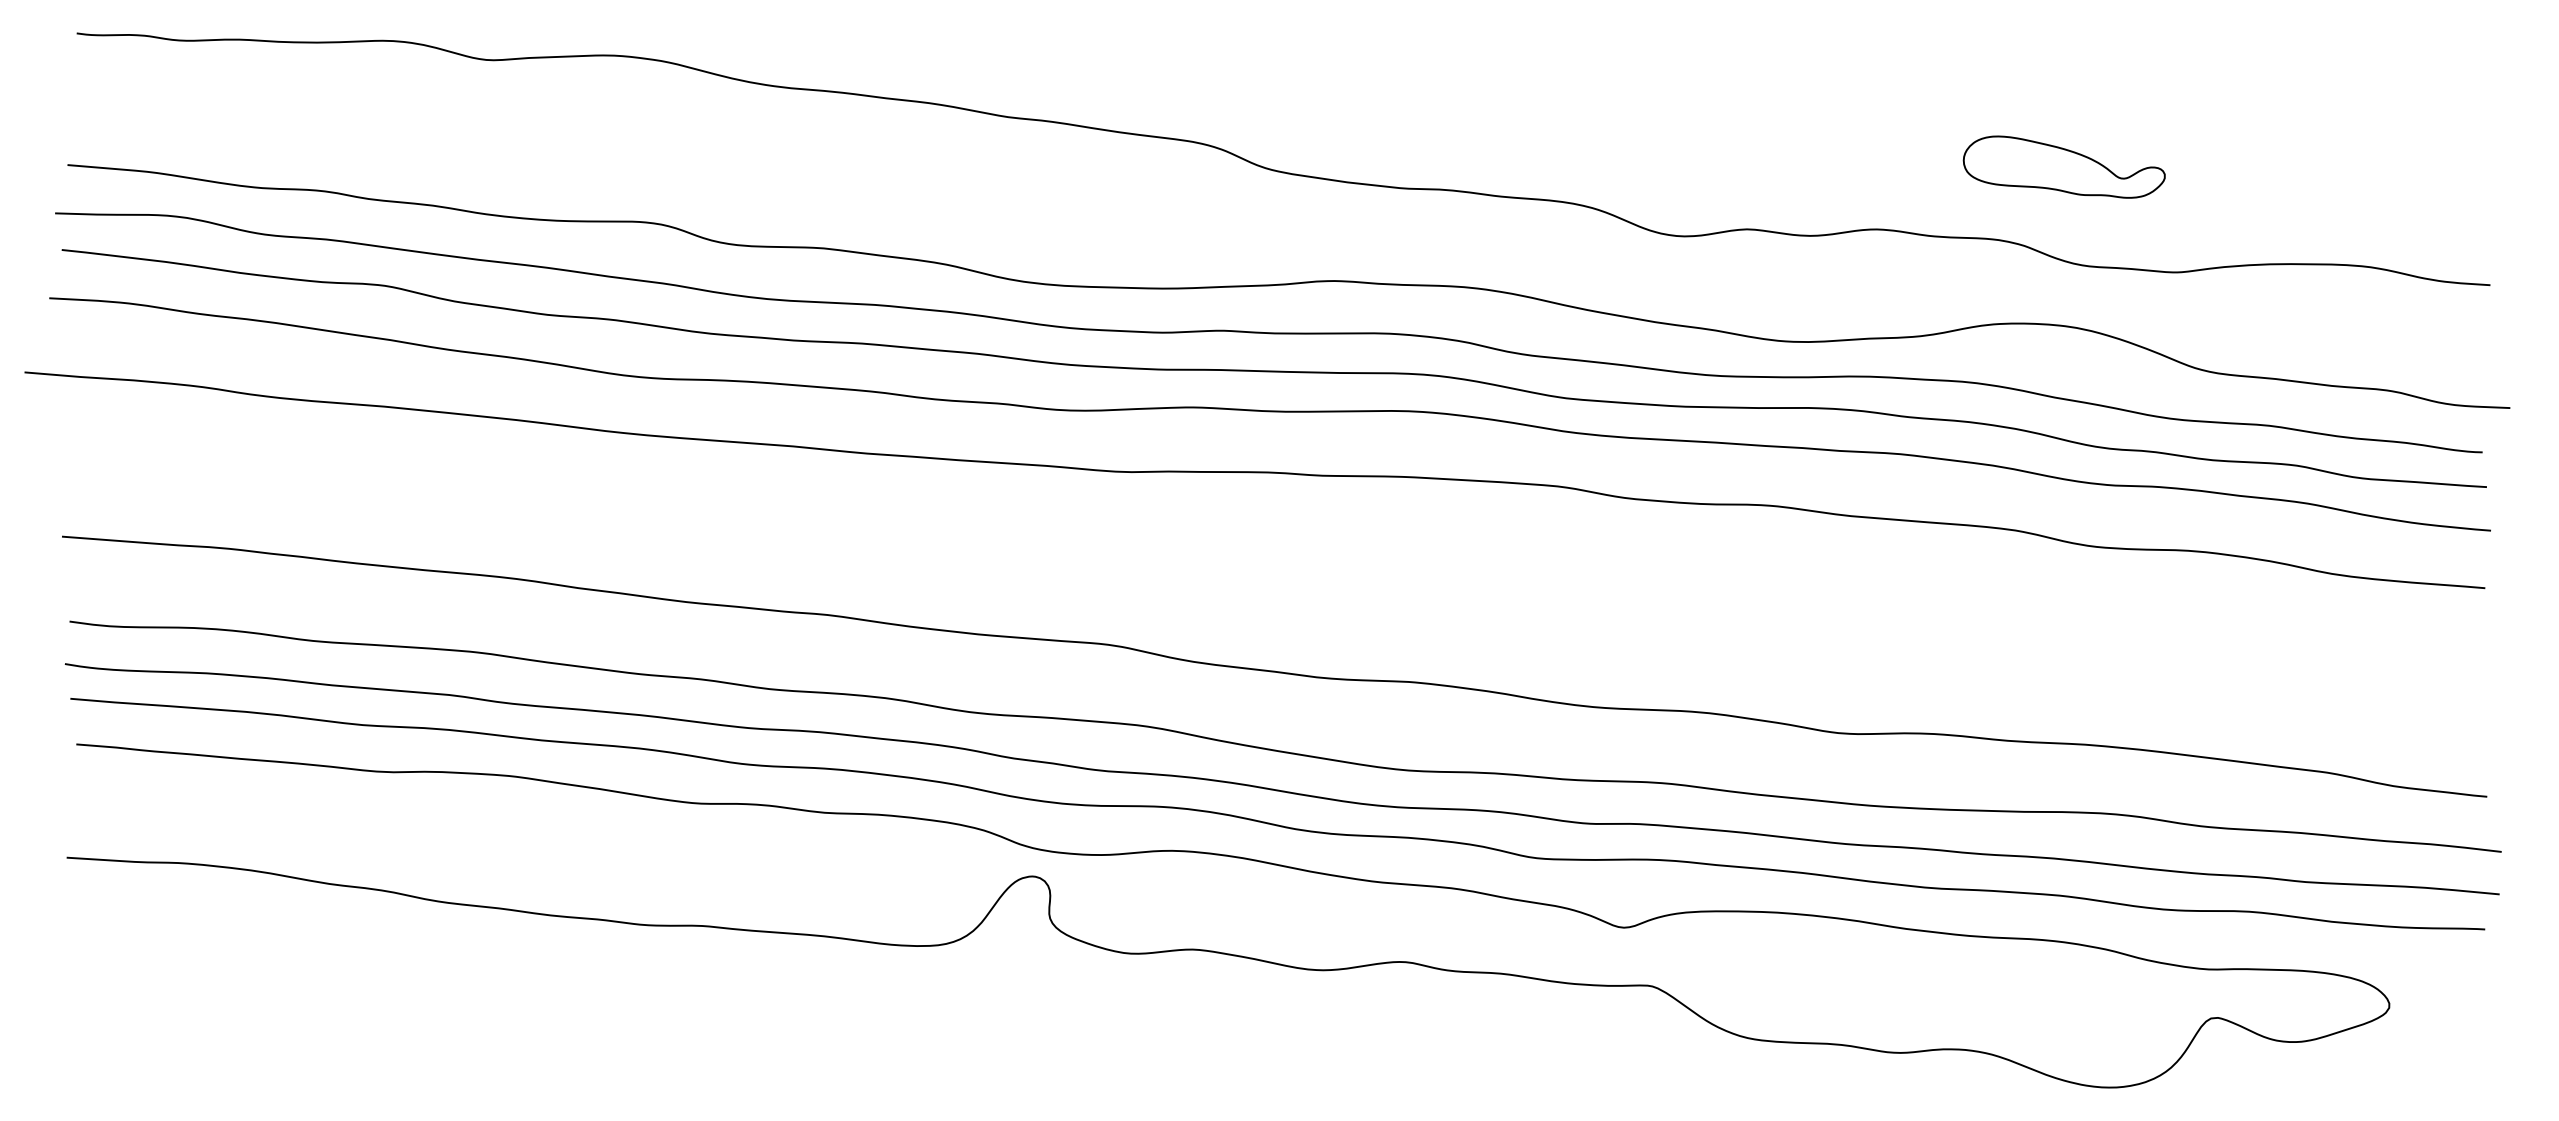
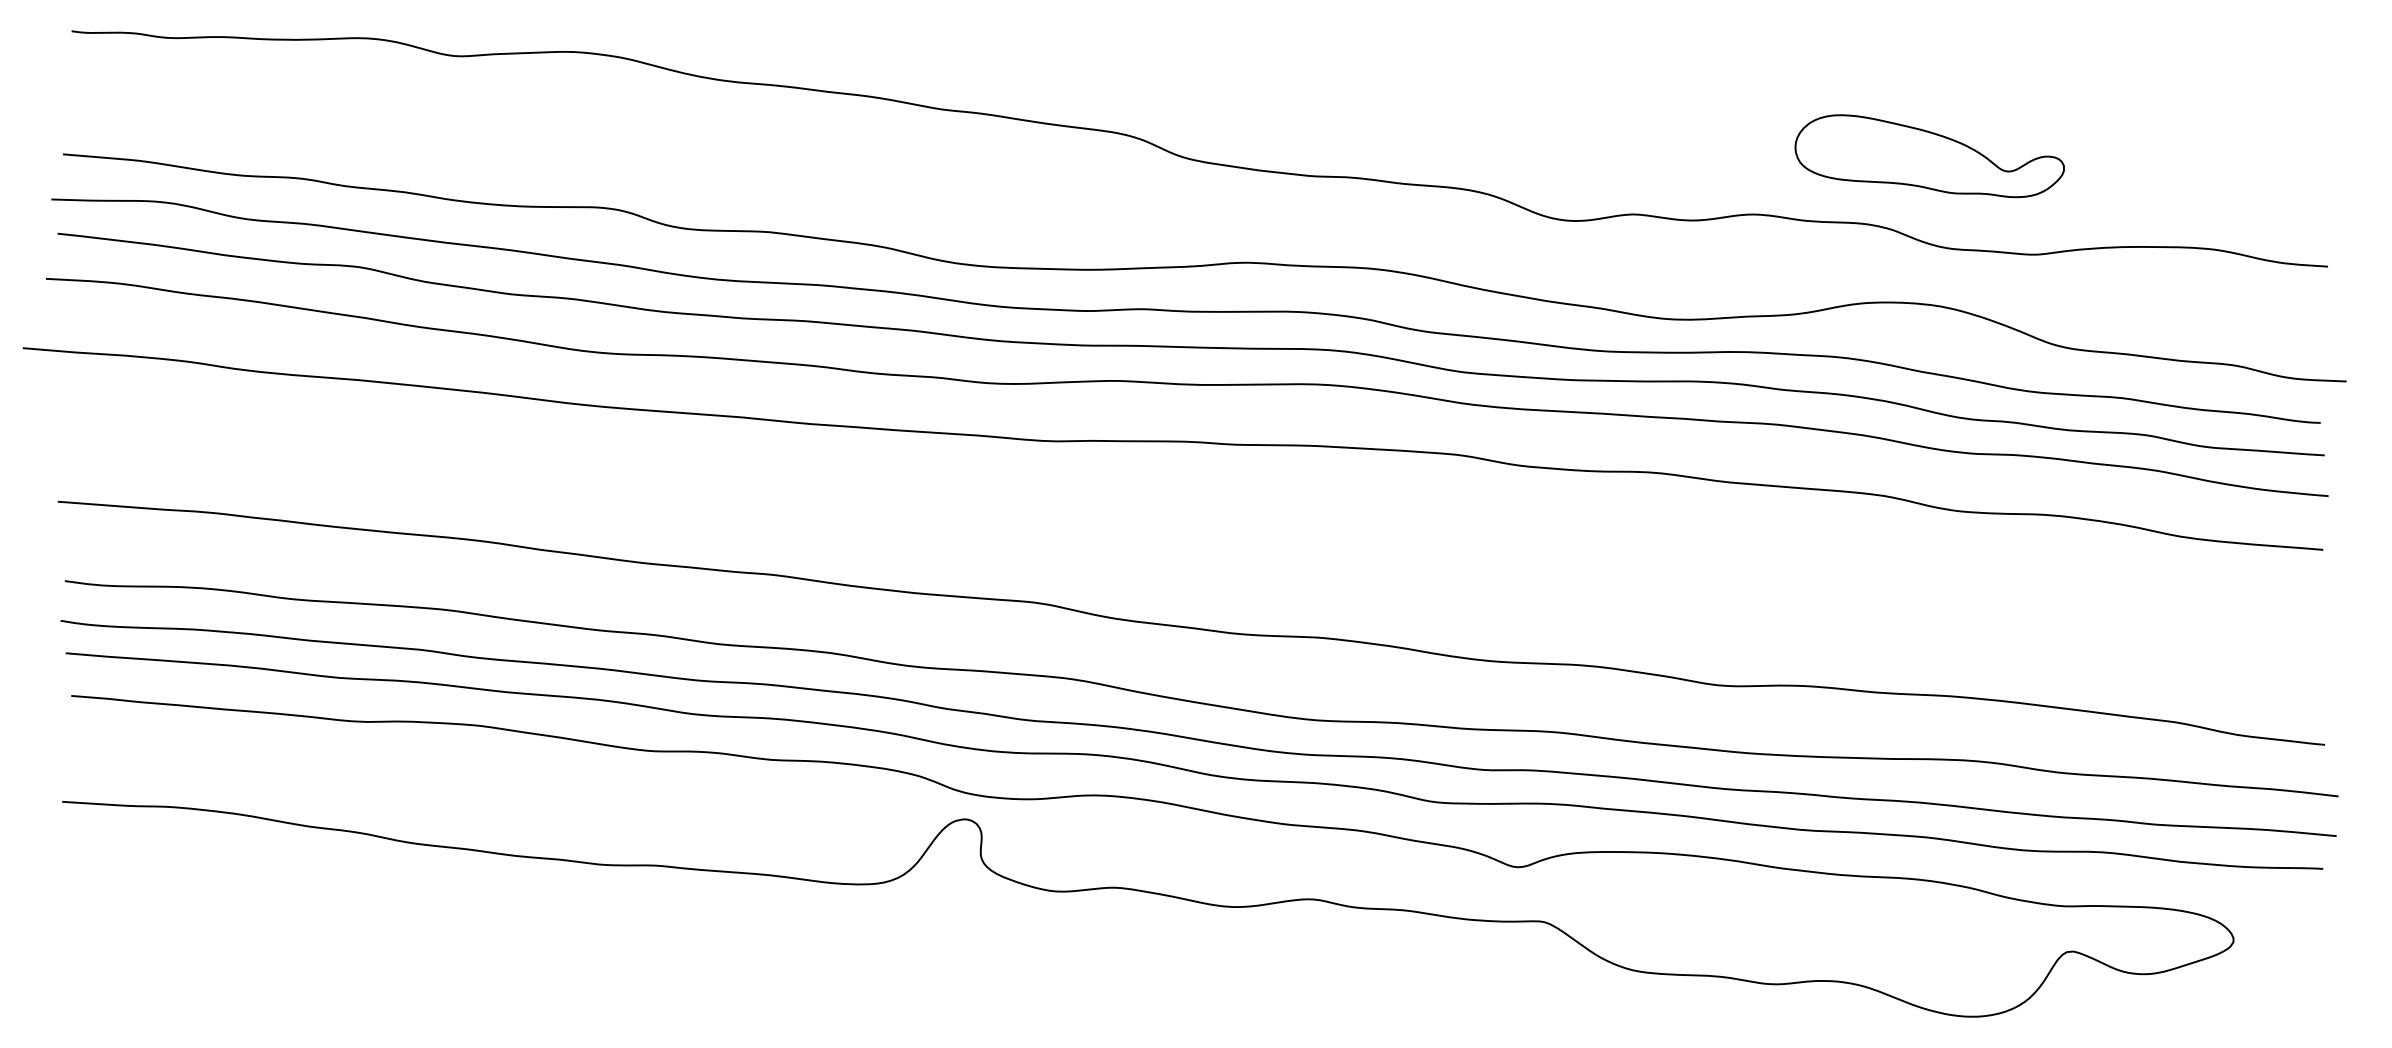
part: (2064, 167) -> (1929, 156), size x1.43

